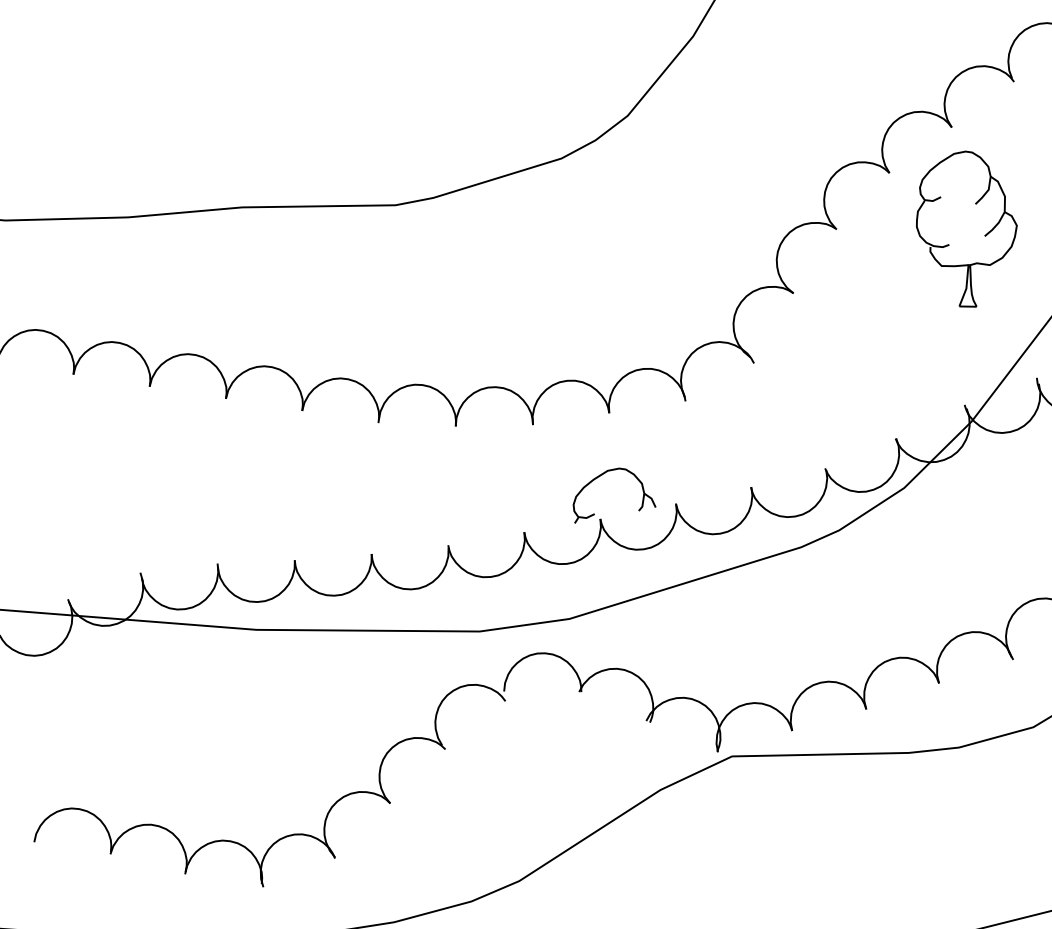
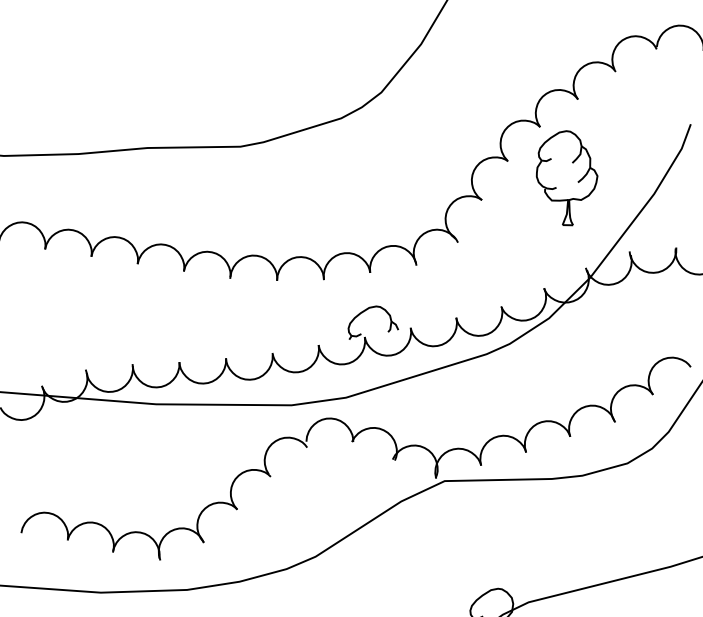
part: (965, 229) -> (566, 178), moved

